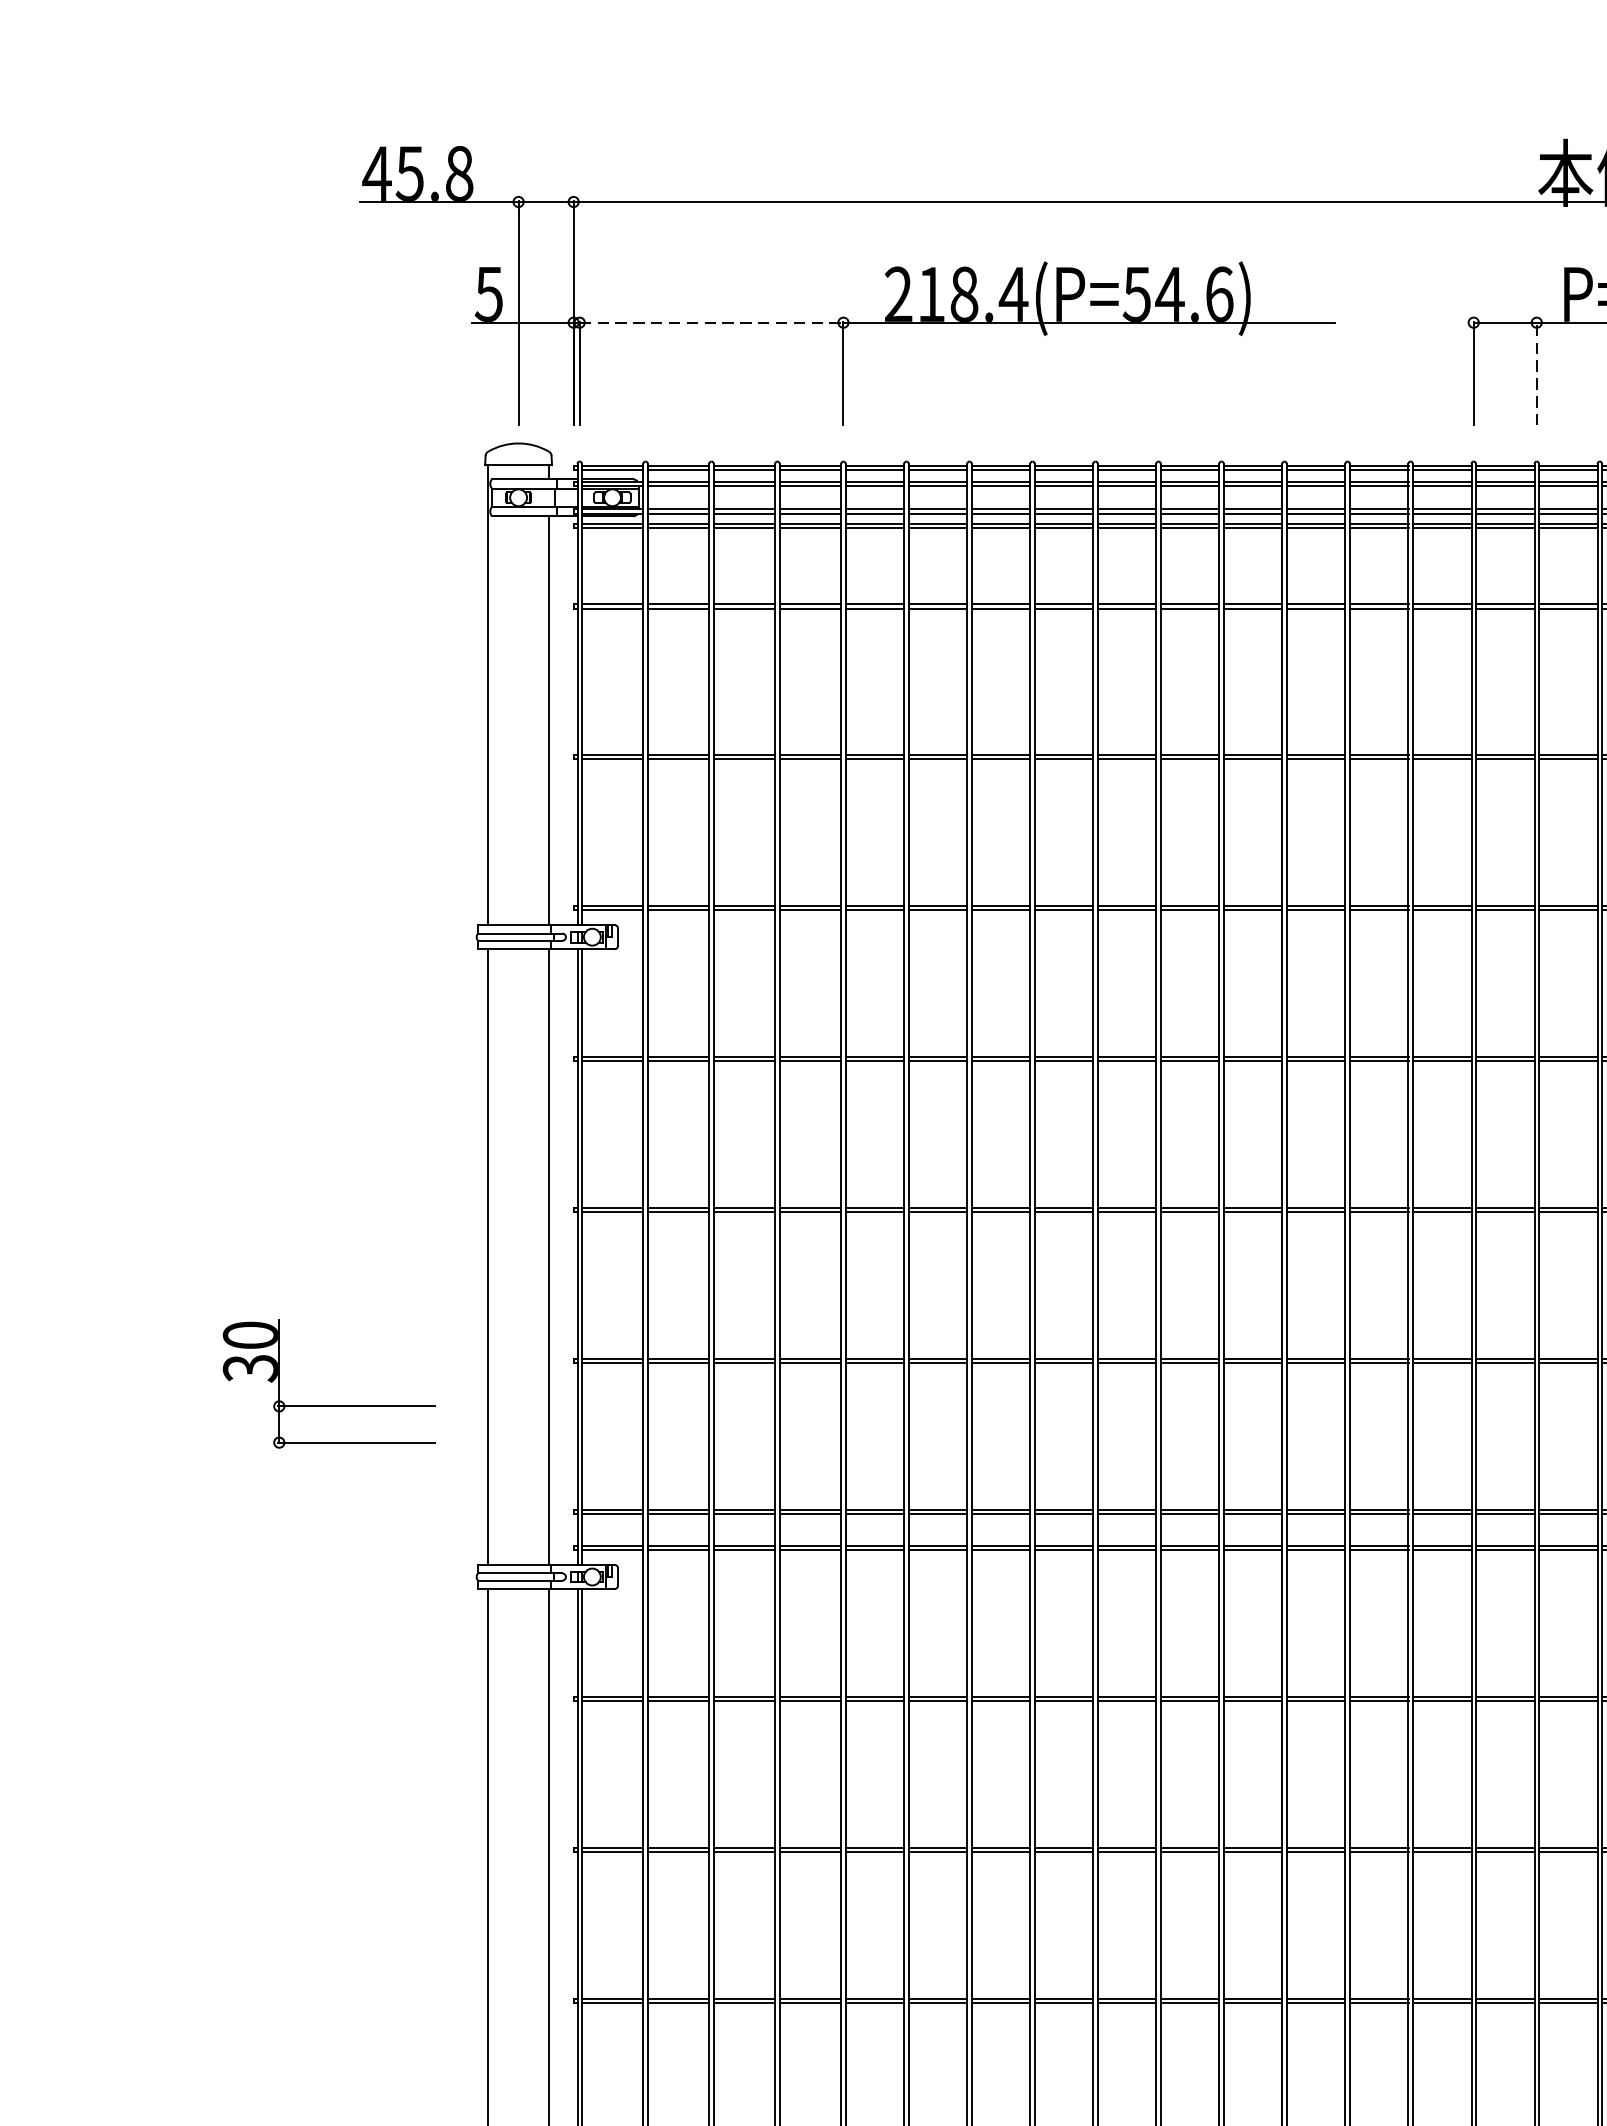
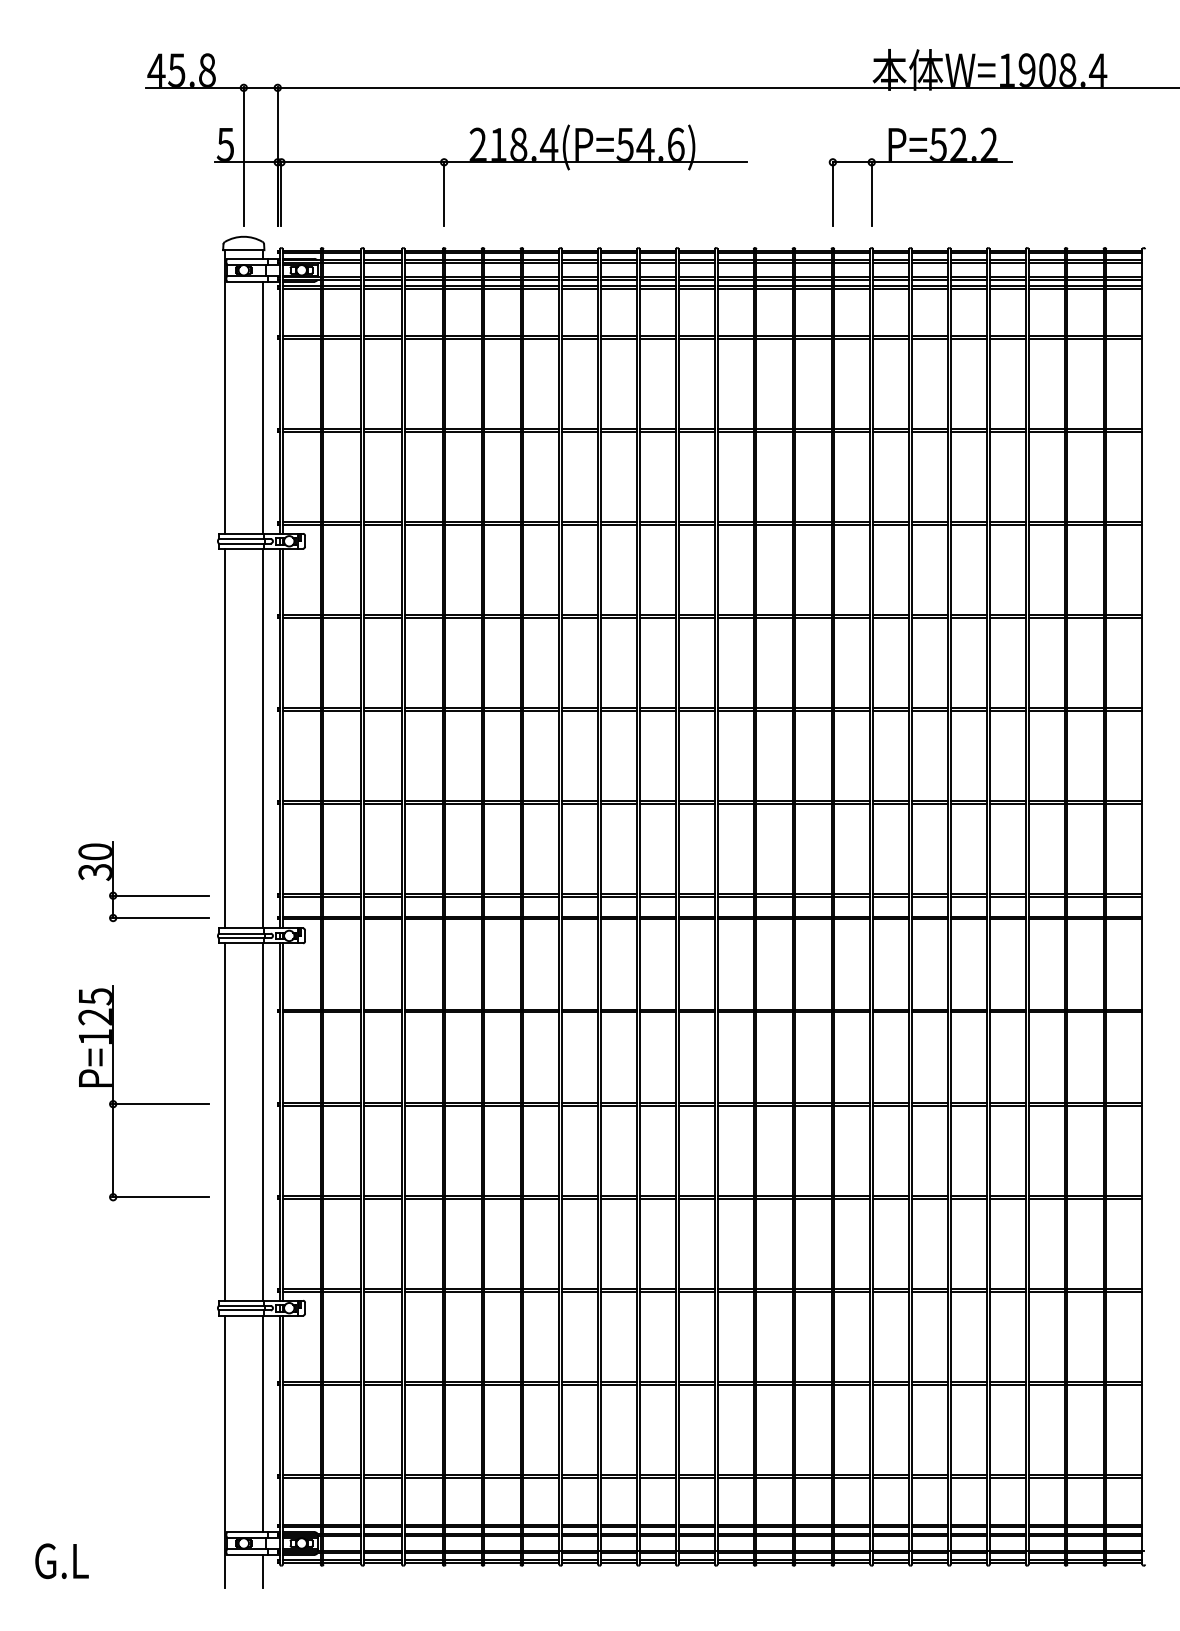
line: (712, 323) -> (363, 162), dashed -> solid
line: (1536, 373) -> (871, 193), dashed -> solid
part: (328, 1406) -> (143, 895), moved
part: (355, 1848) -> (143, 1103), added

